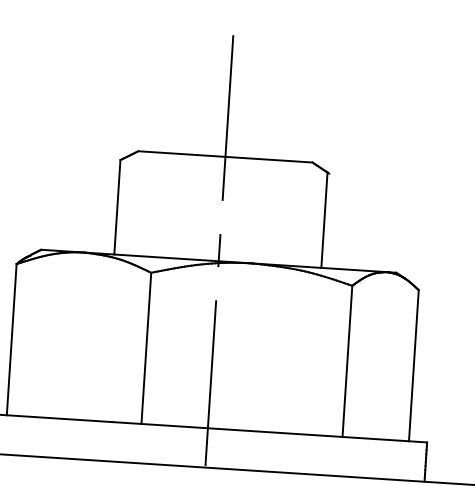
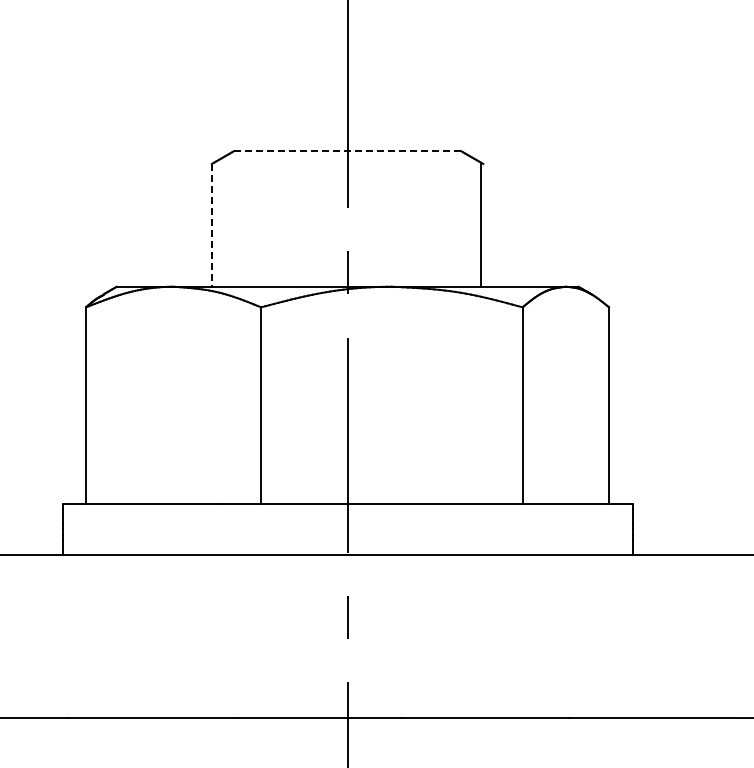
line: (226, 157) -> (348, 151), solid -> dashed
line: (117, 207) -> (211, 225), solid -> dashed

